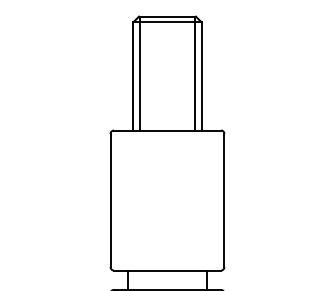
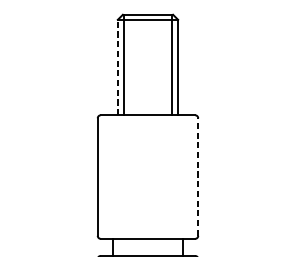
line: (133, 75) -> (117, 66), solid -> dashed
line: (224, 200) -> (198, 177), solid -> dashed

